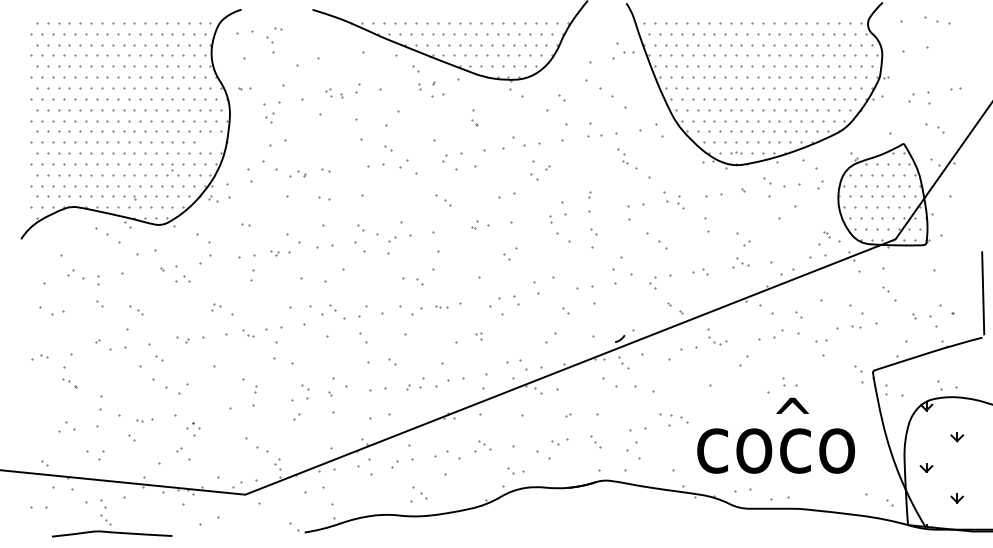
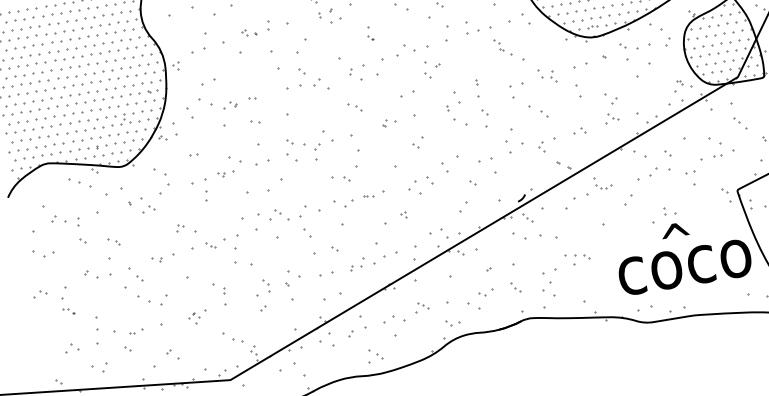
part: (244, 88) -> (152, 90), moved
part: (269, 117) -> (175, 65), moved
part: (193, 429) -> (194, 318), moved
text: (775, 450) -> (684, 267), moved

